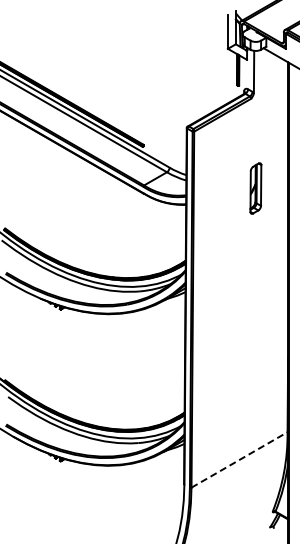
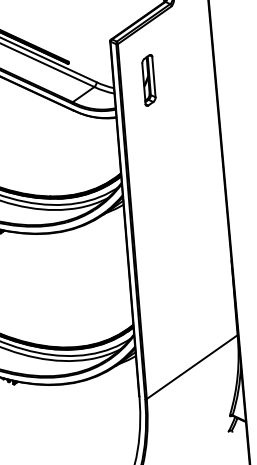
part: (255, 188) -> (148, 80), moved
line: (239, 459) -> (192, 366), dashed -> solid

